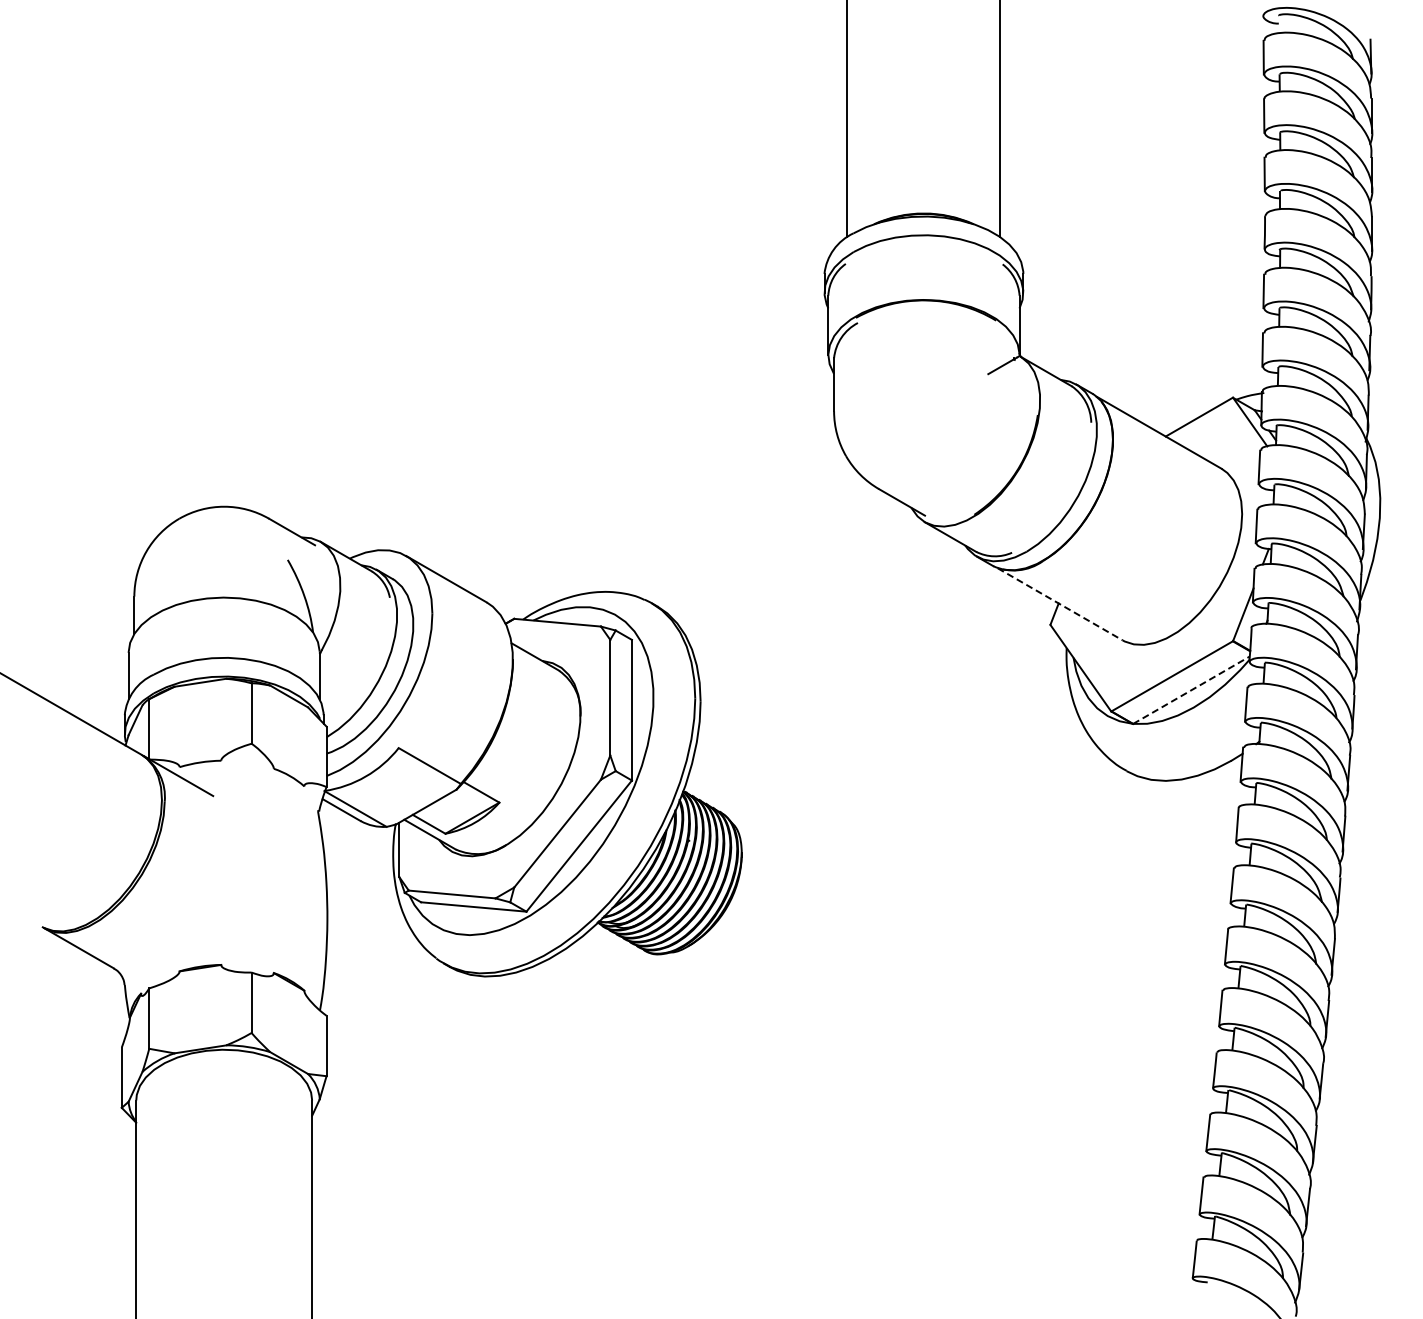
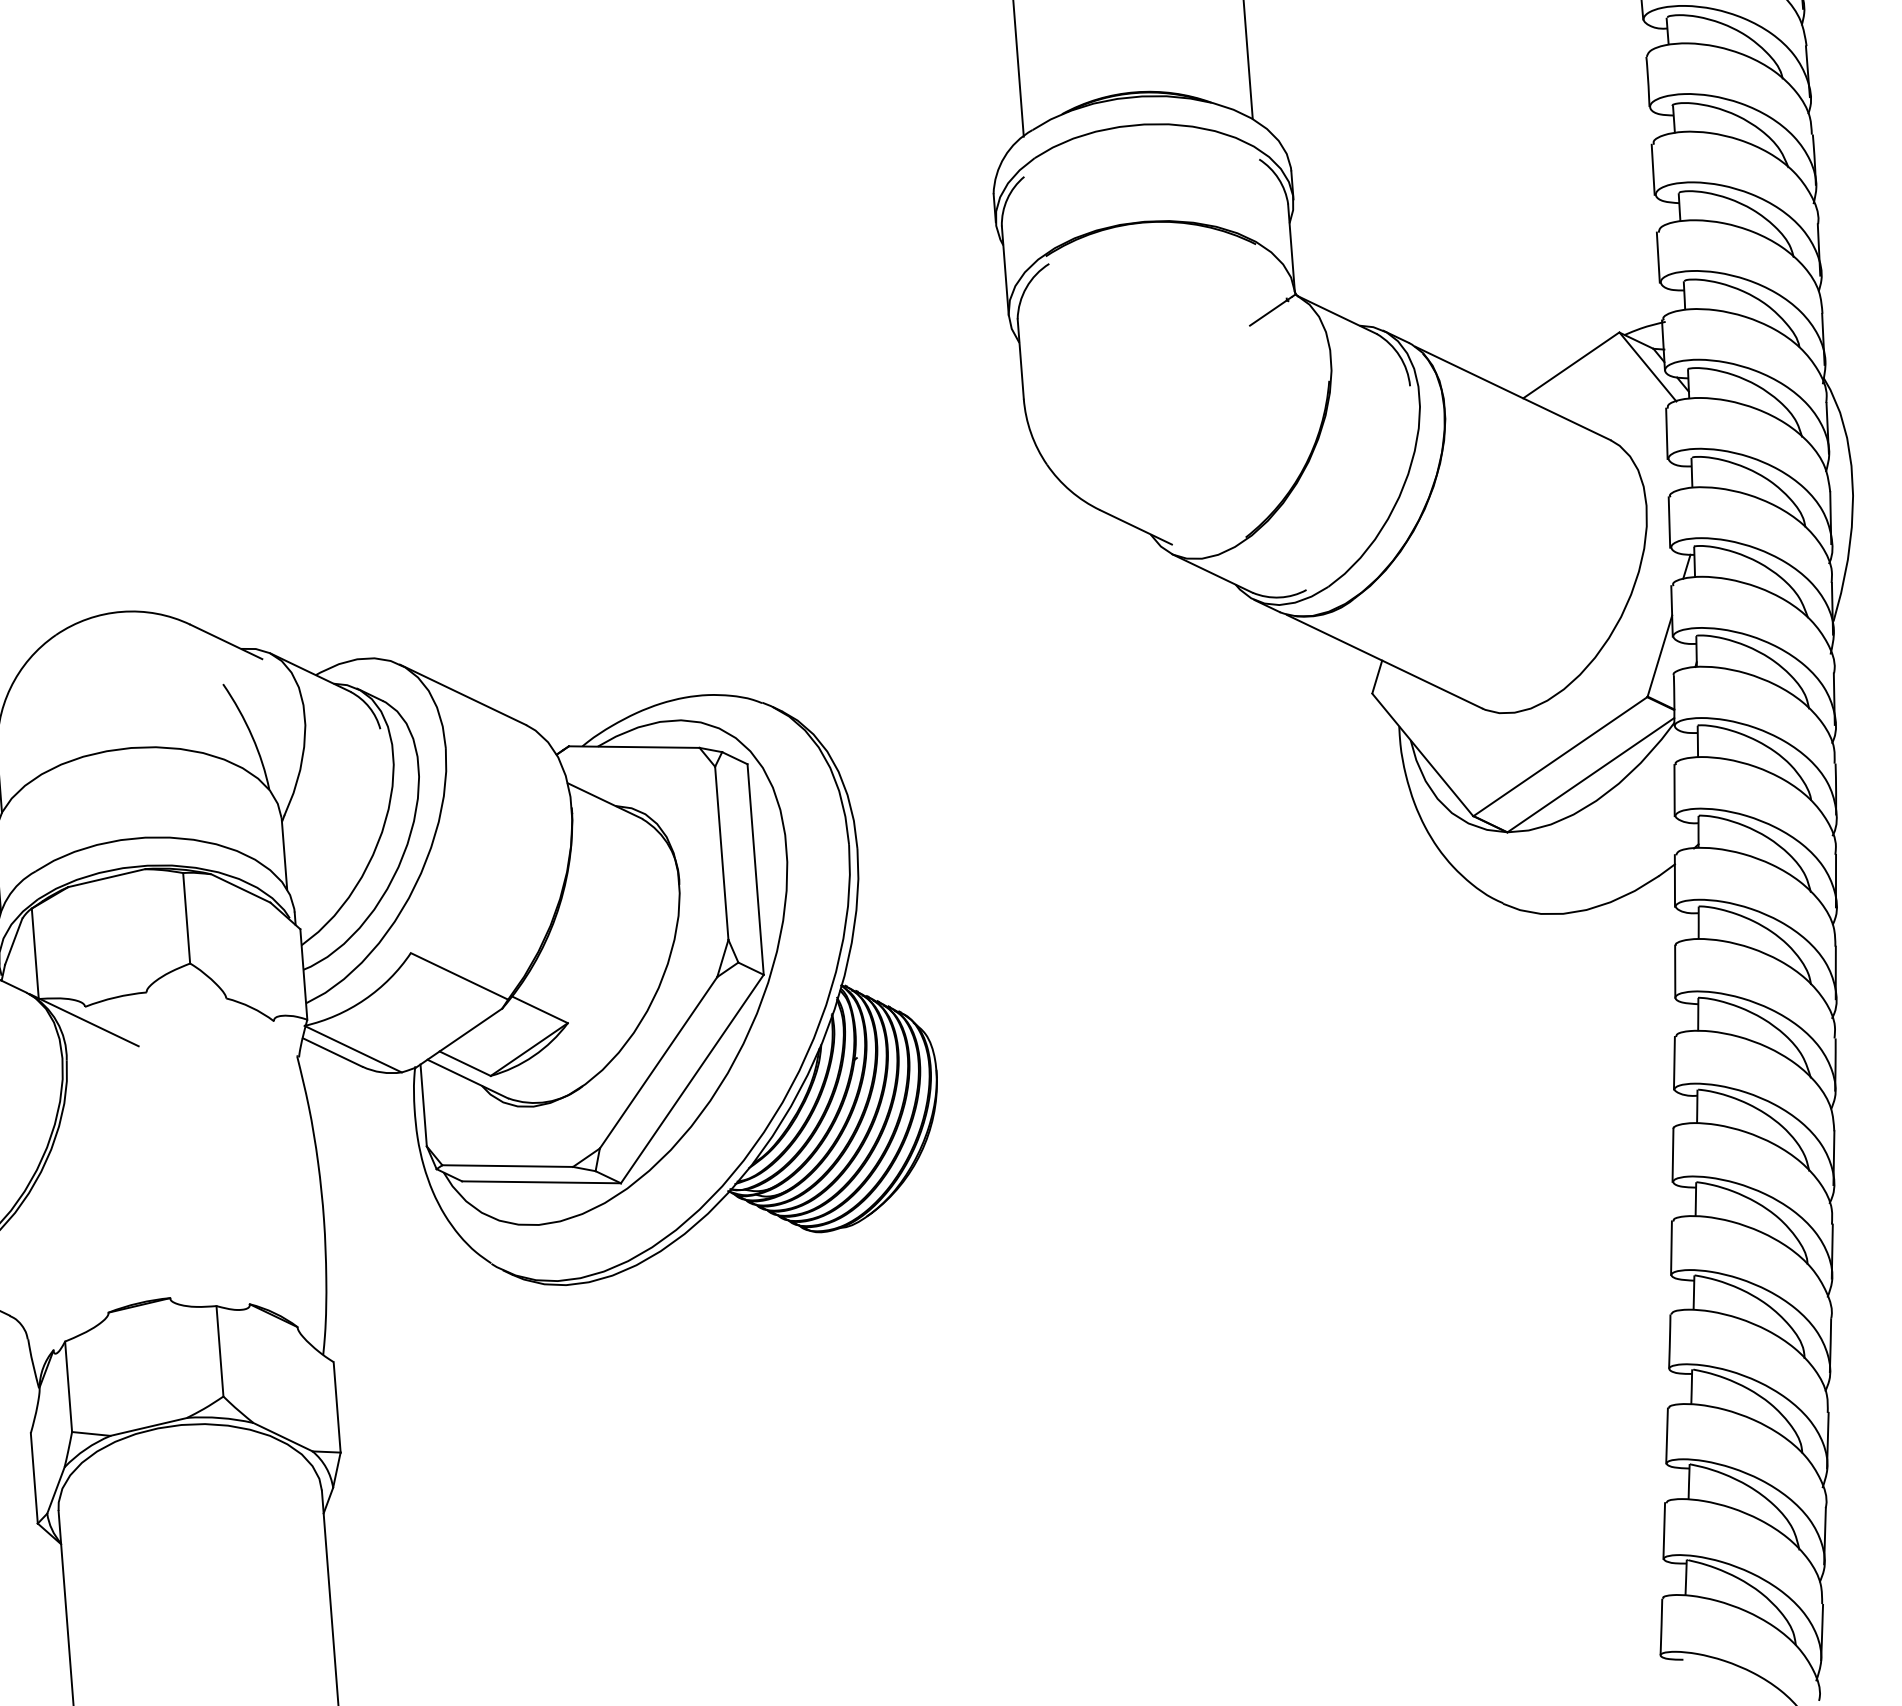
line: (1060, 604) -> (1384, 661), dashed -> solid
line: (1191, 690) -> (1591, 775), dashed -> solid

